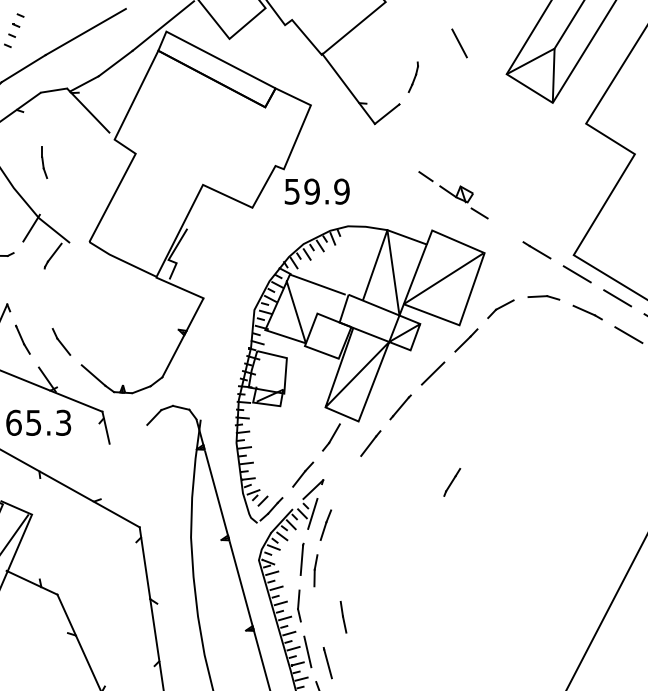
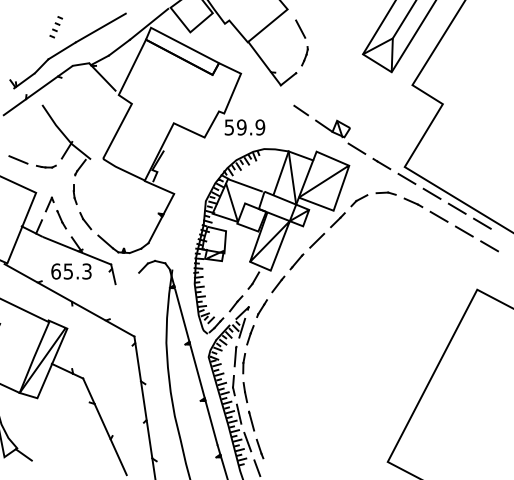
line: (459, 42) -> (300, 28), moved
part: (43, 162) -> (74, 194), moved
part: (452, 194) -> (329, 129), size x1.67
line: (451, 482) -> (261, 308), moved
line: (343, 617) -> (245, 392), moved

